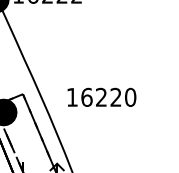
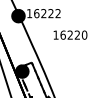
text: (101, 96) -> (70, 34), moved

